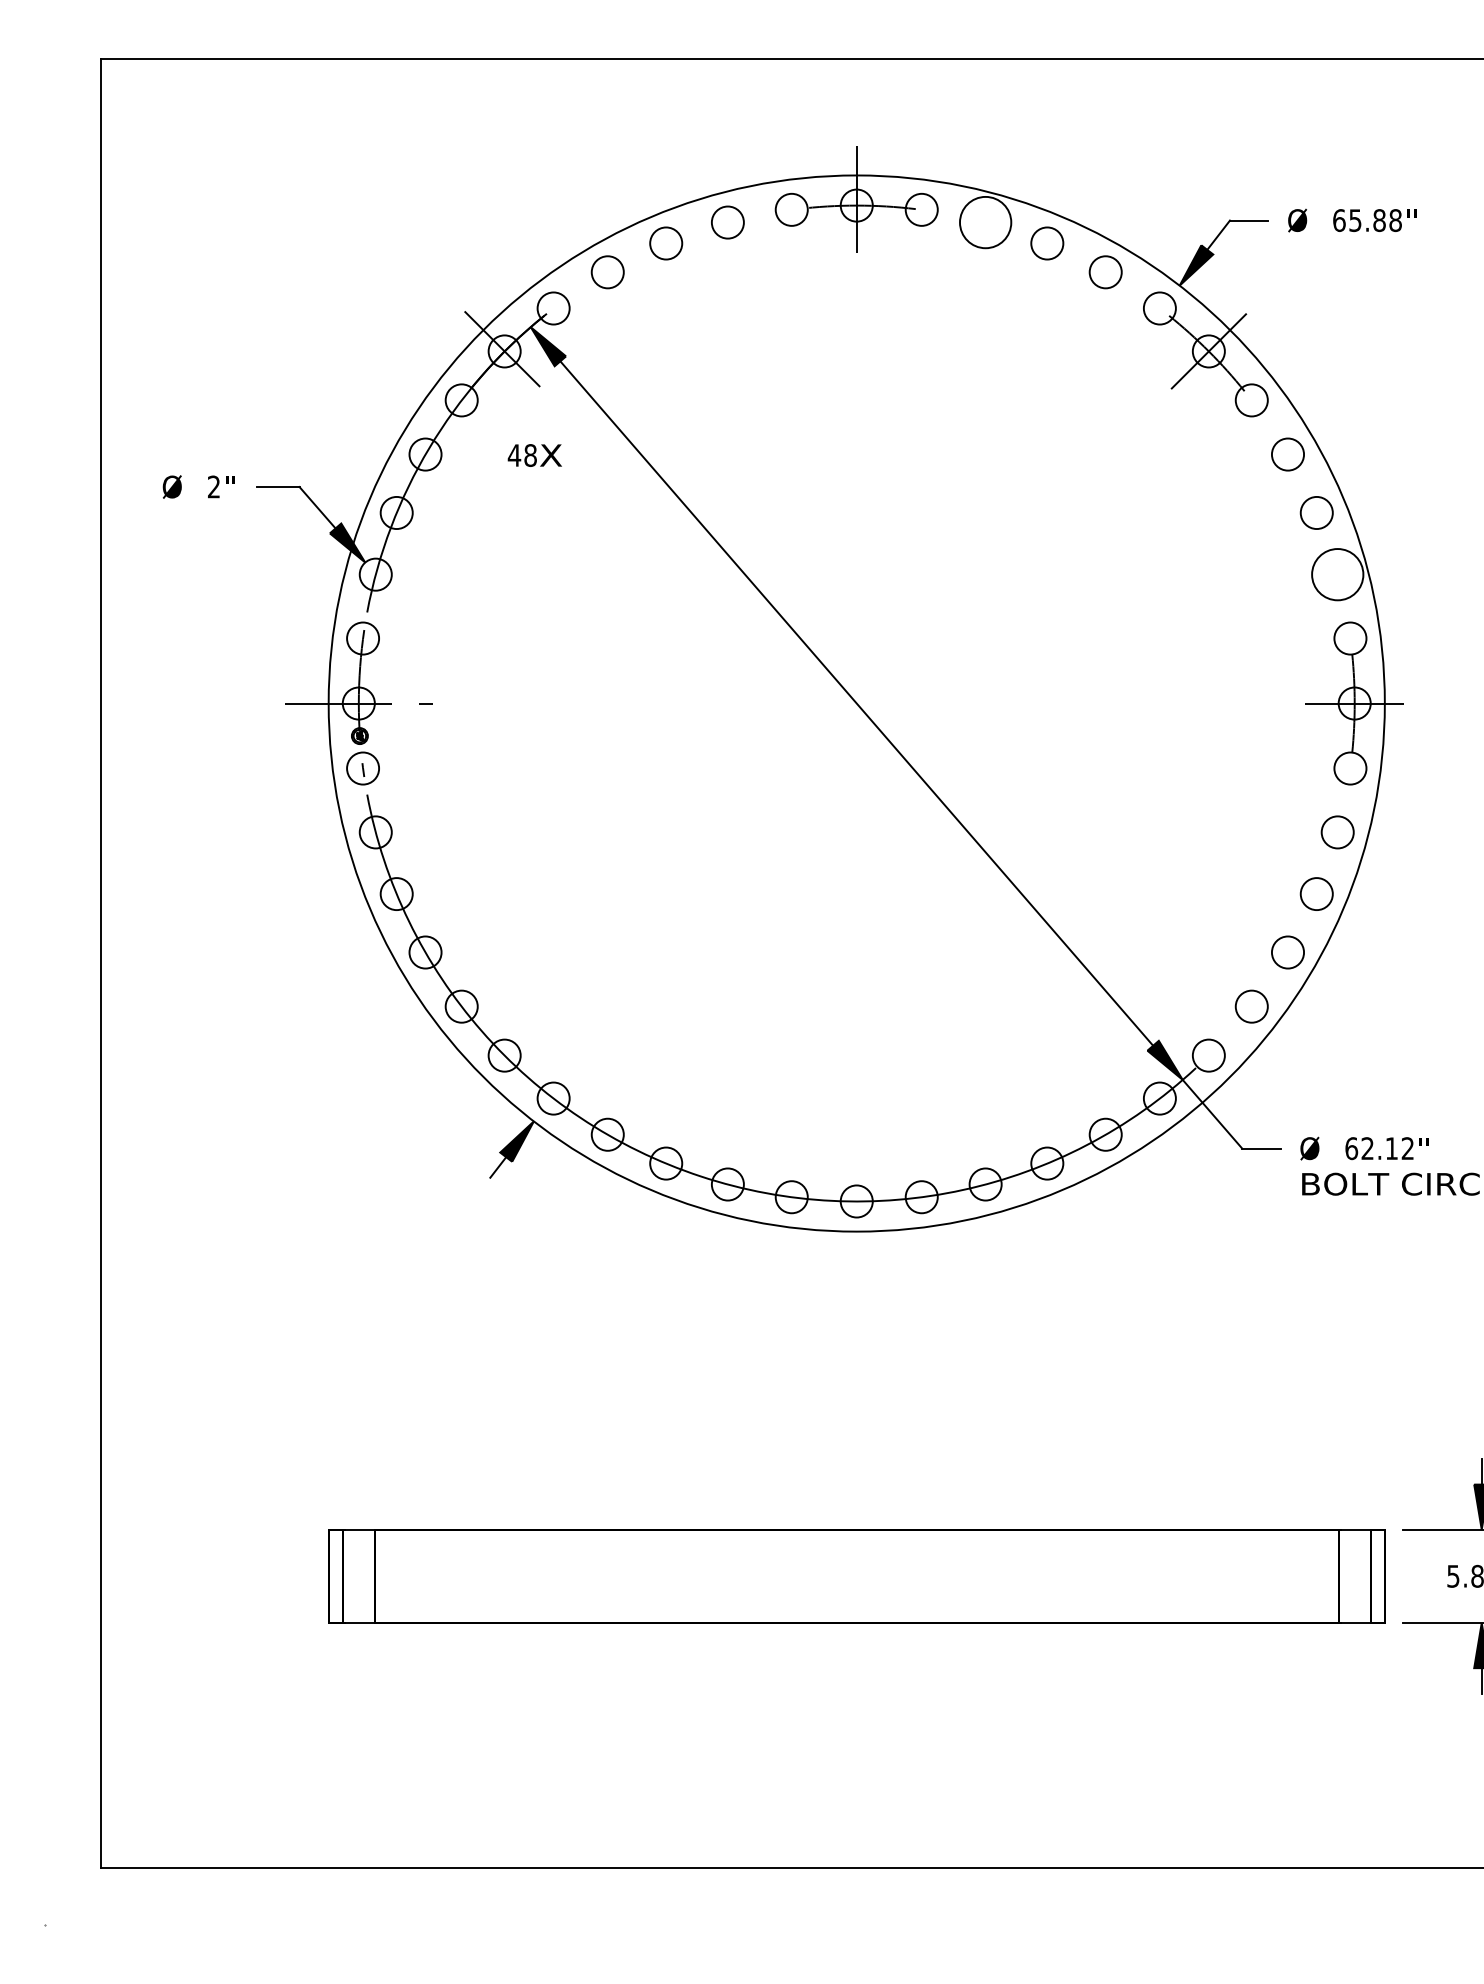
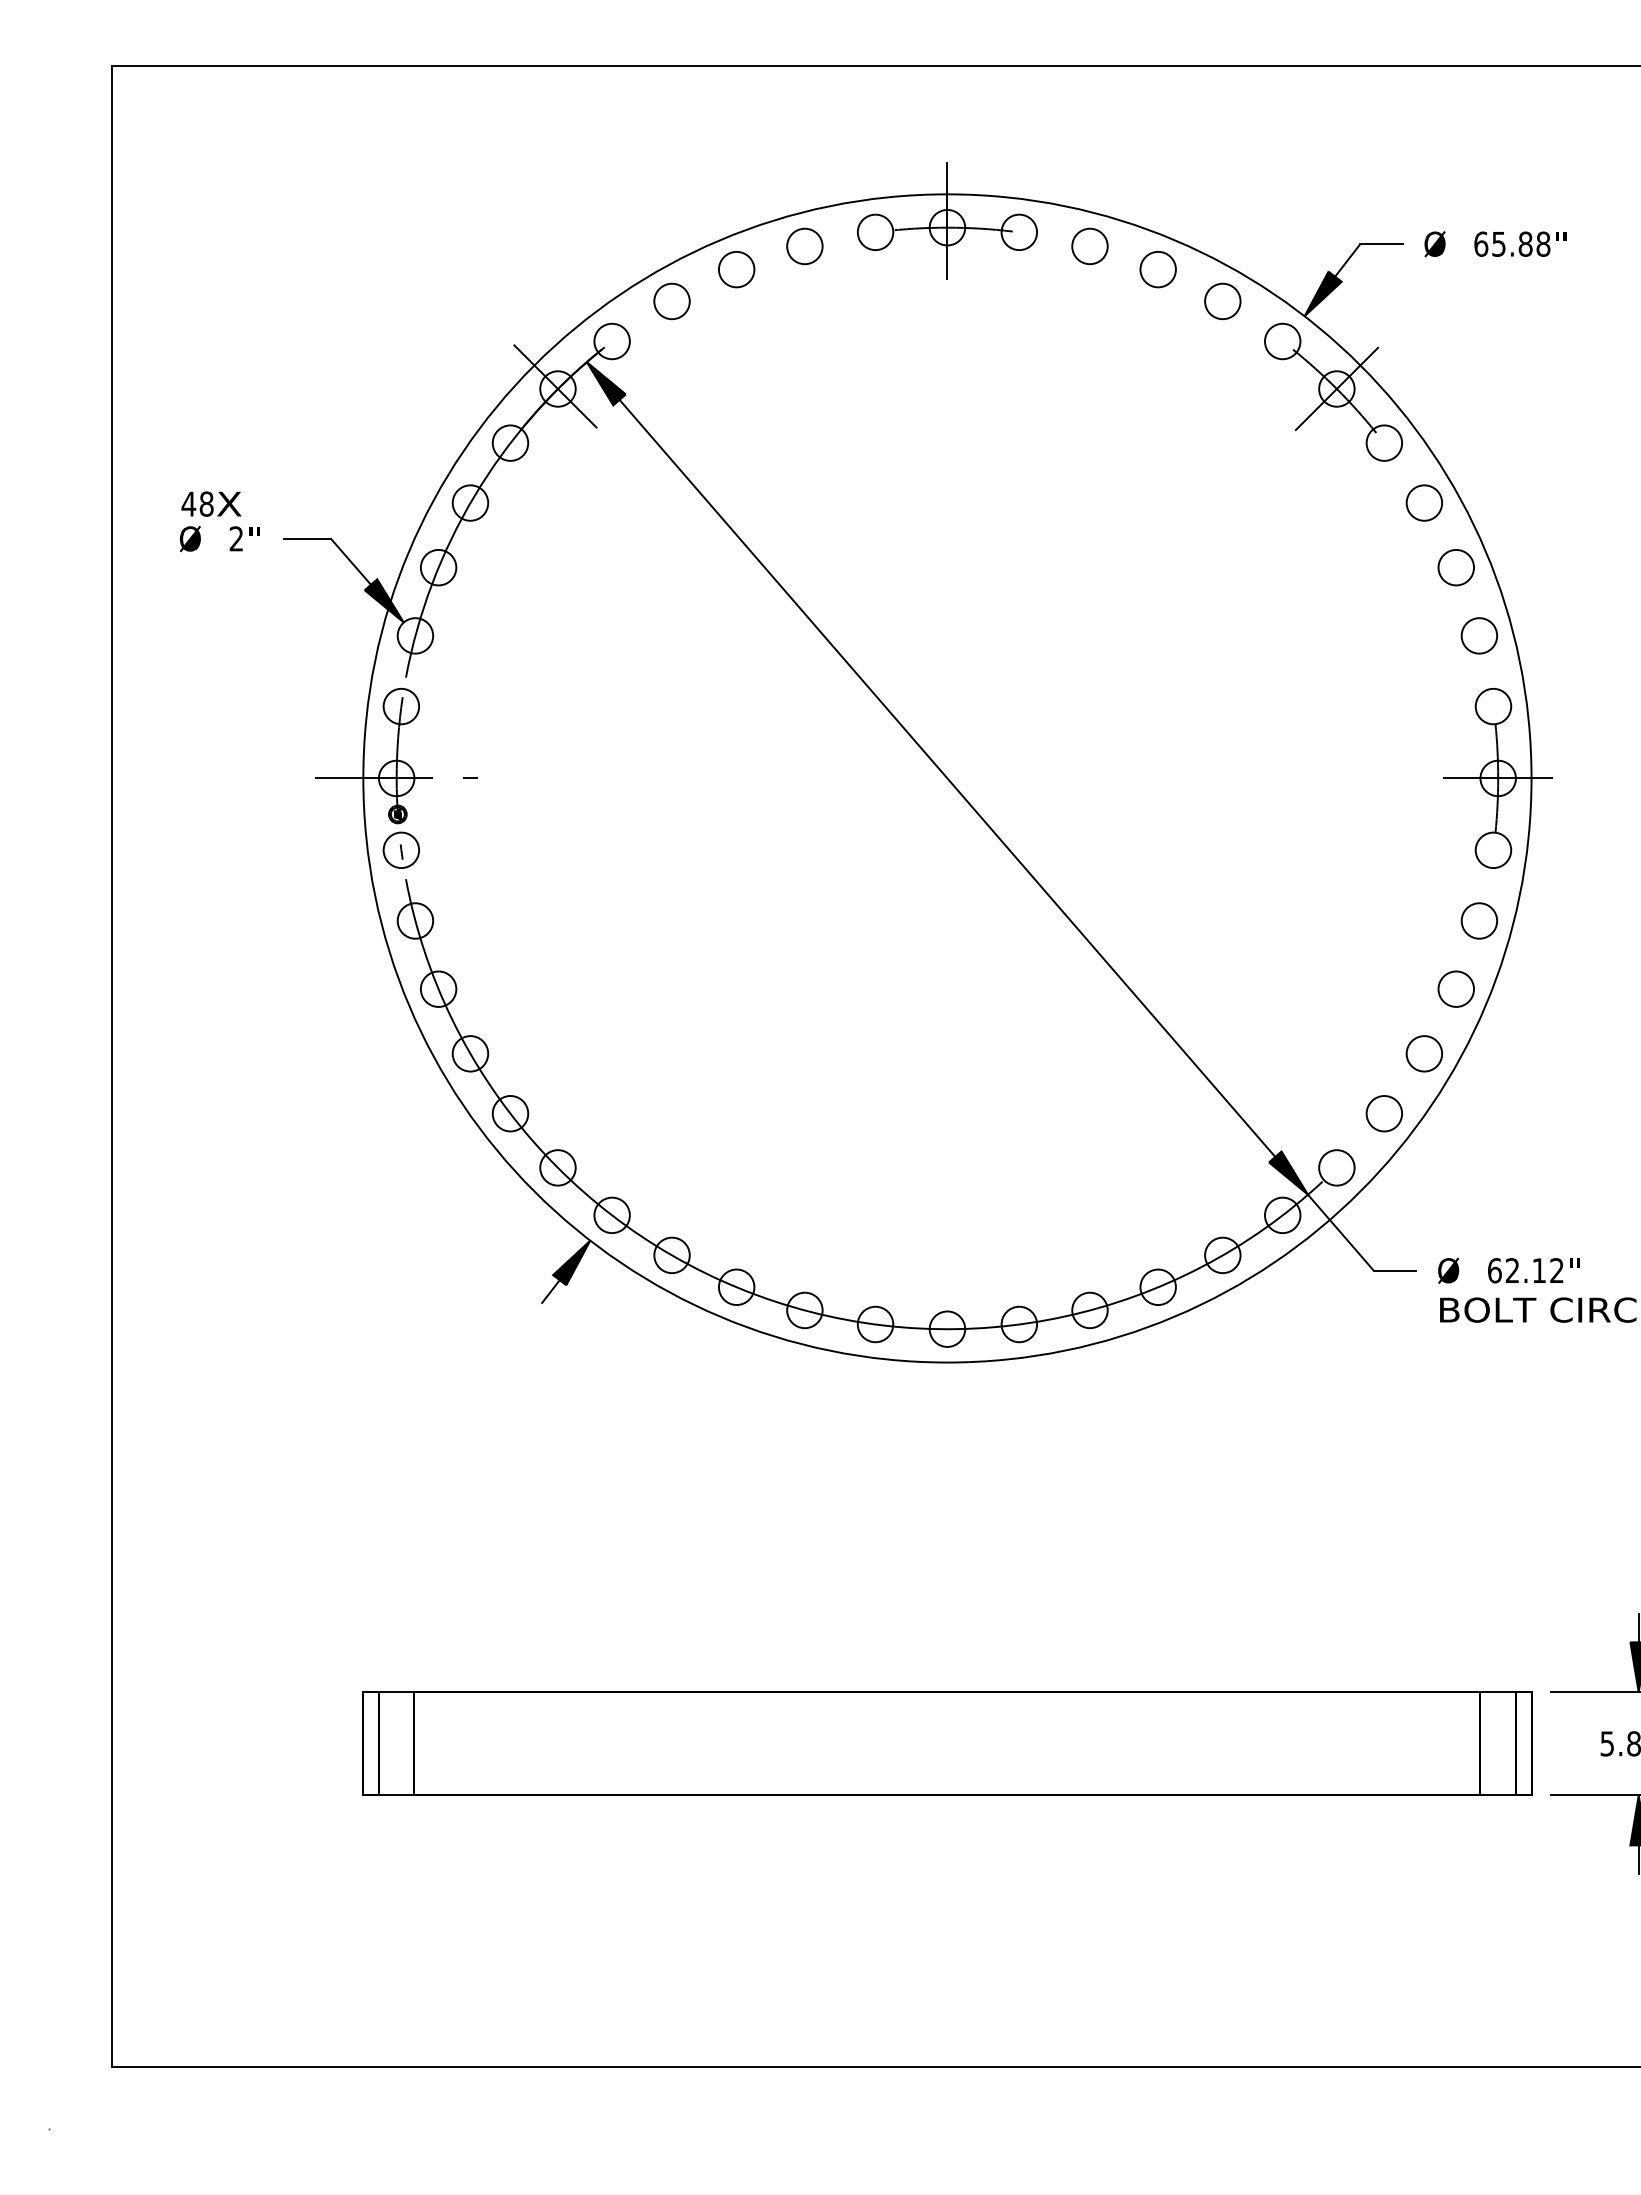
circle: (985, 222) -> (1089, 246), size x0.62
text: (534, 454) -> (211, 503), moved
circle: (1337, 574) -> (1479, 635), size x0.62

